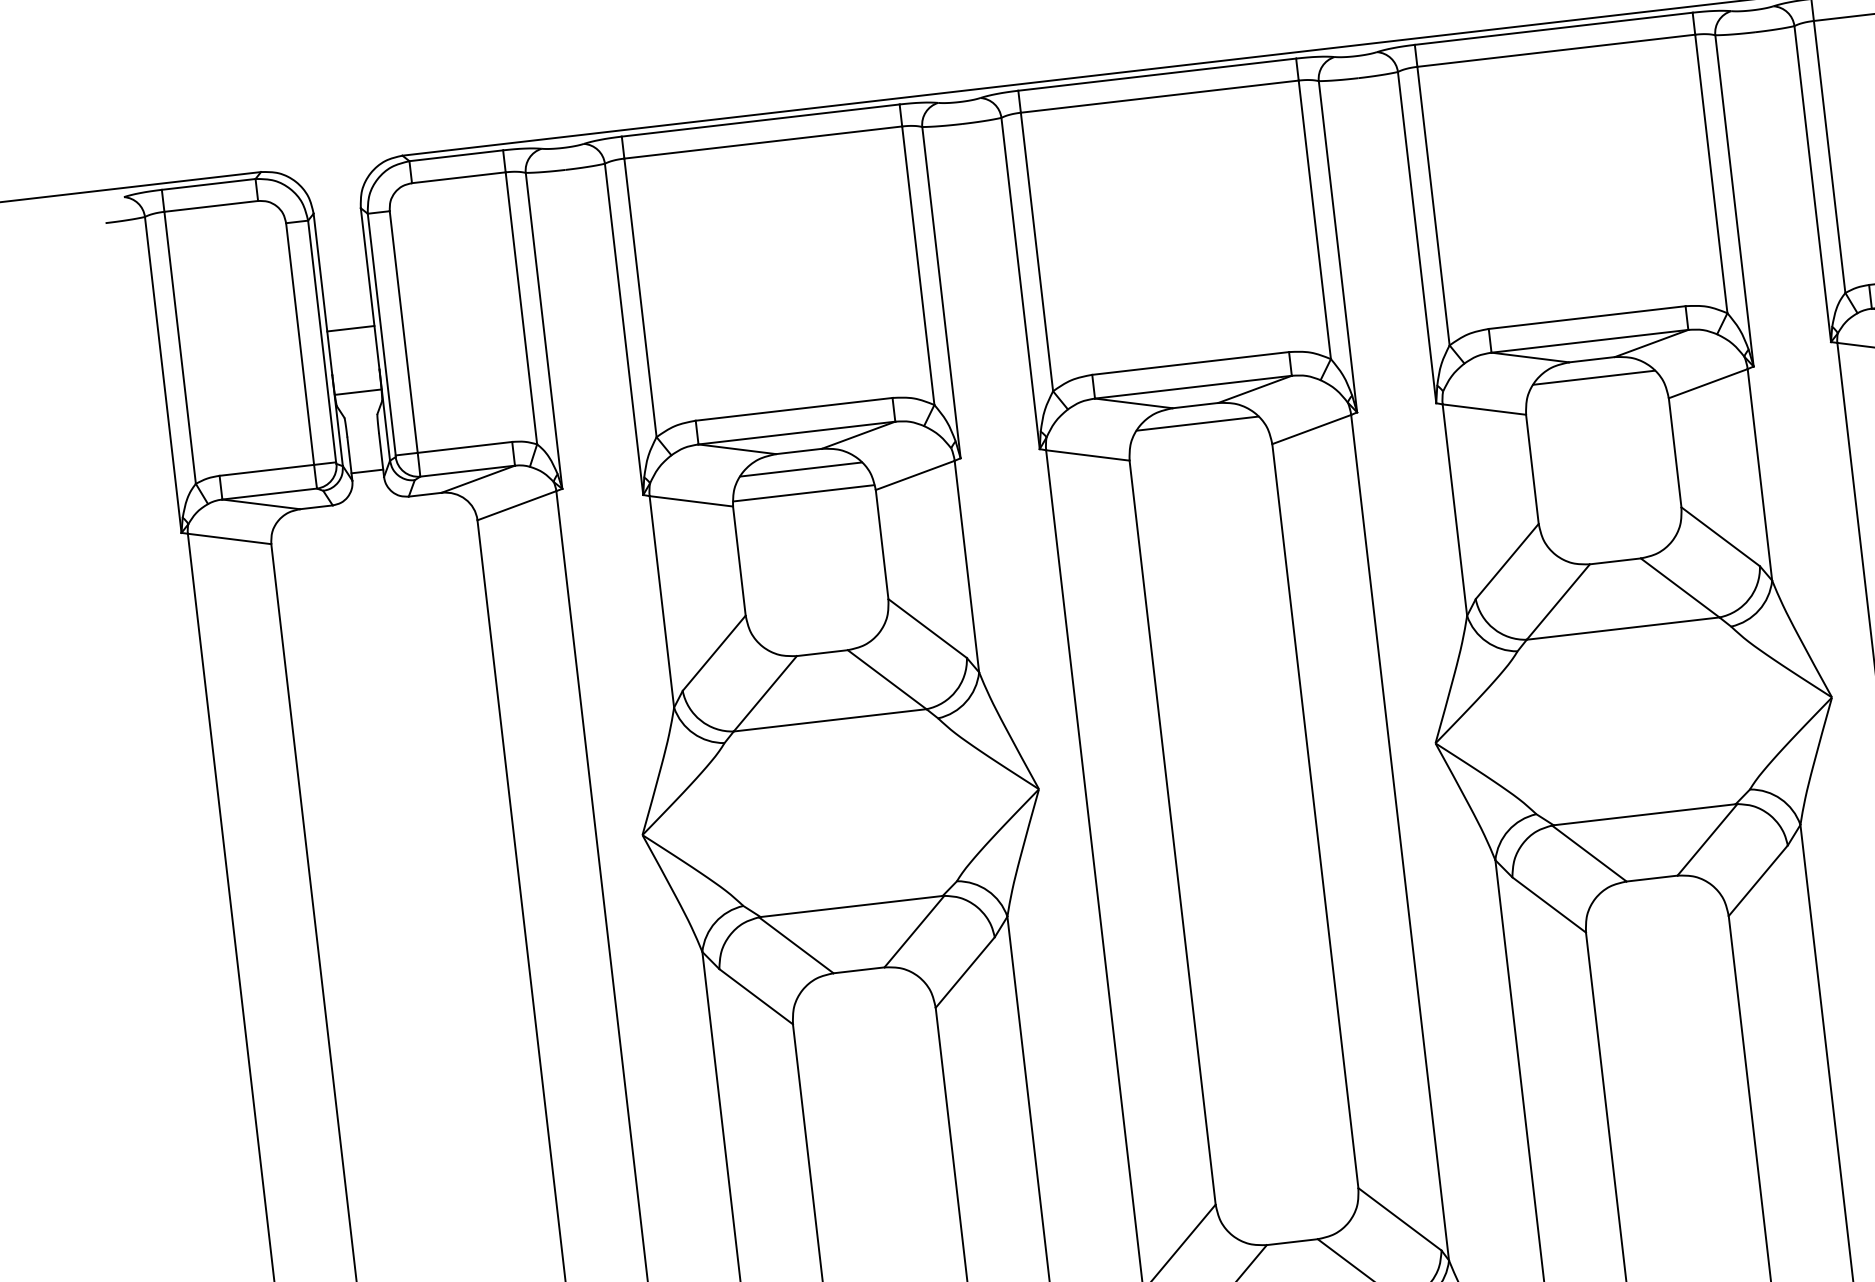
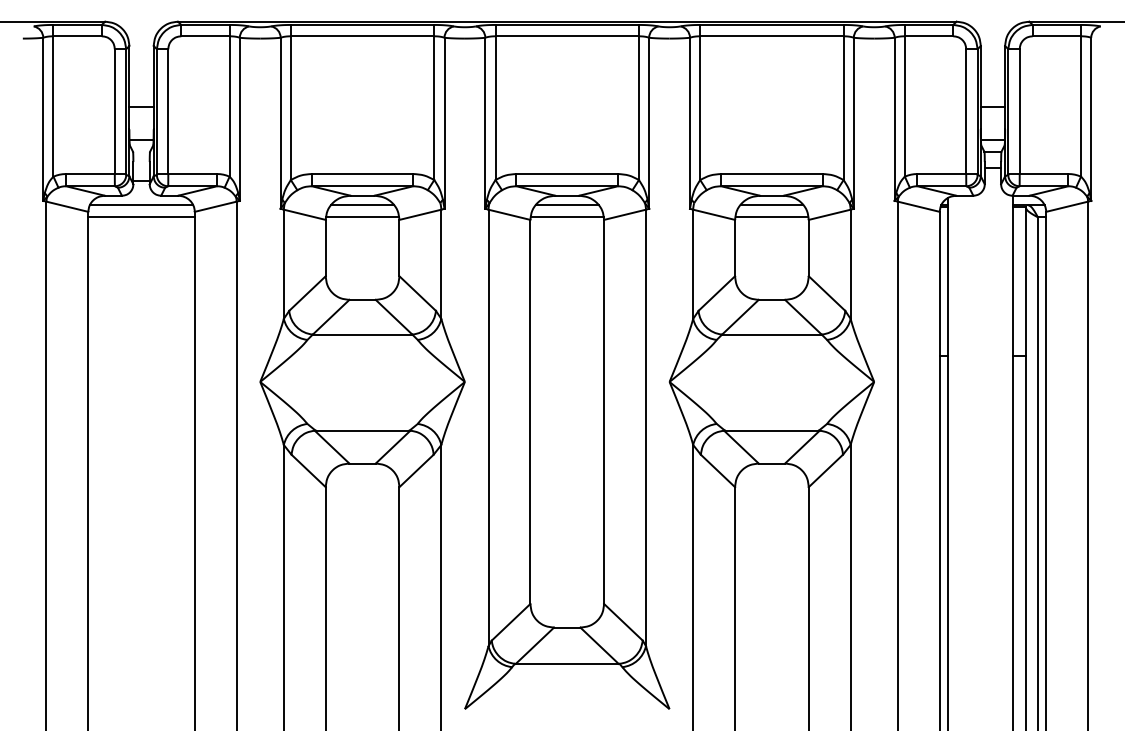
line: (1596, 401) -> (771, 217), added
line: (1198, 447) -> (566, 217), added
line: (372, 519) -> (141, 205), added
line: (375, 543) -> (141, 217), added

